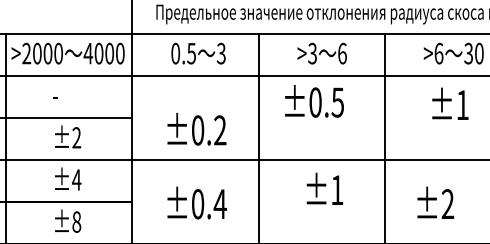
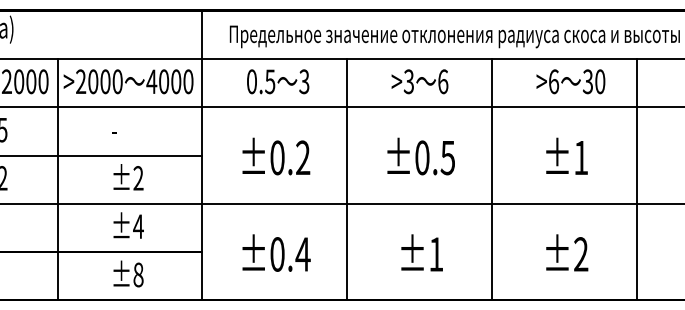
text: (313, 101) -> (420, 156), moved
text: (449, 103) -> (566, 155), moved
text: (197, 129) -> (276, 156), moved
text: (324, 188) -> (421, 252), moved
text: (435, 202) -> (567, 252), moved

